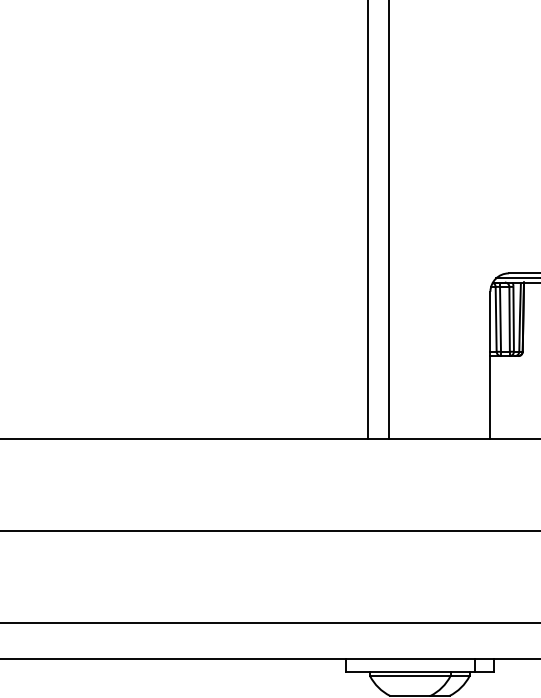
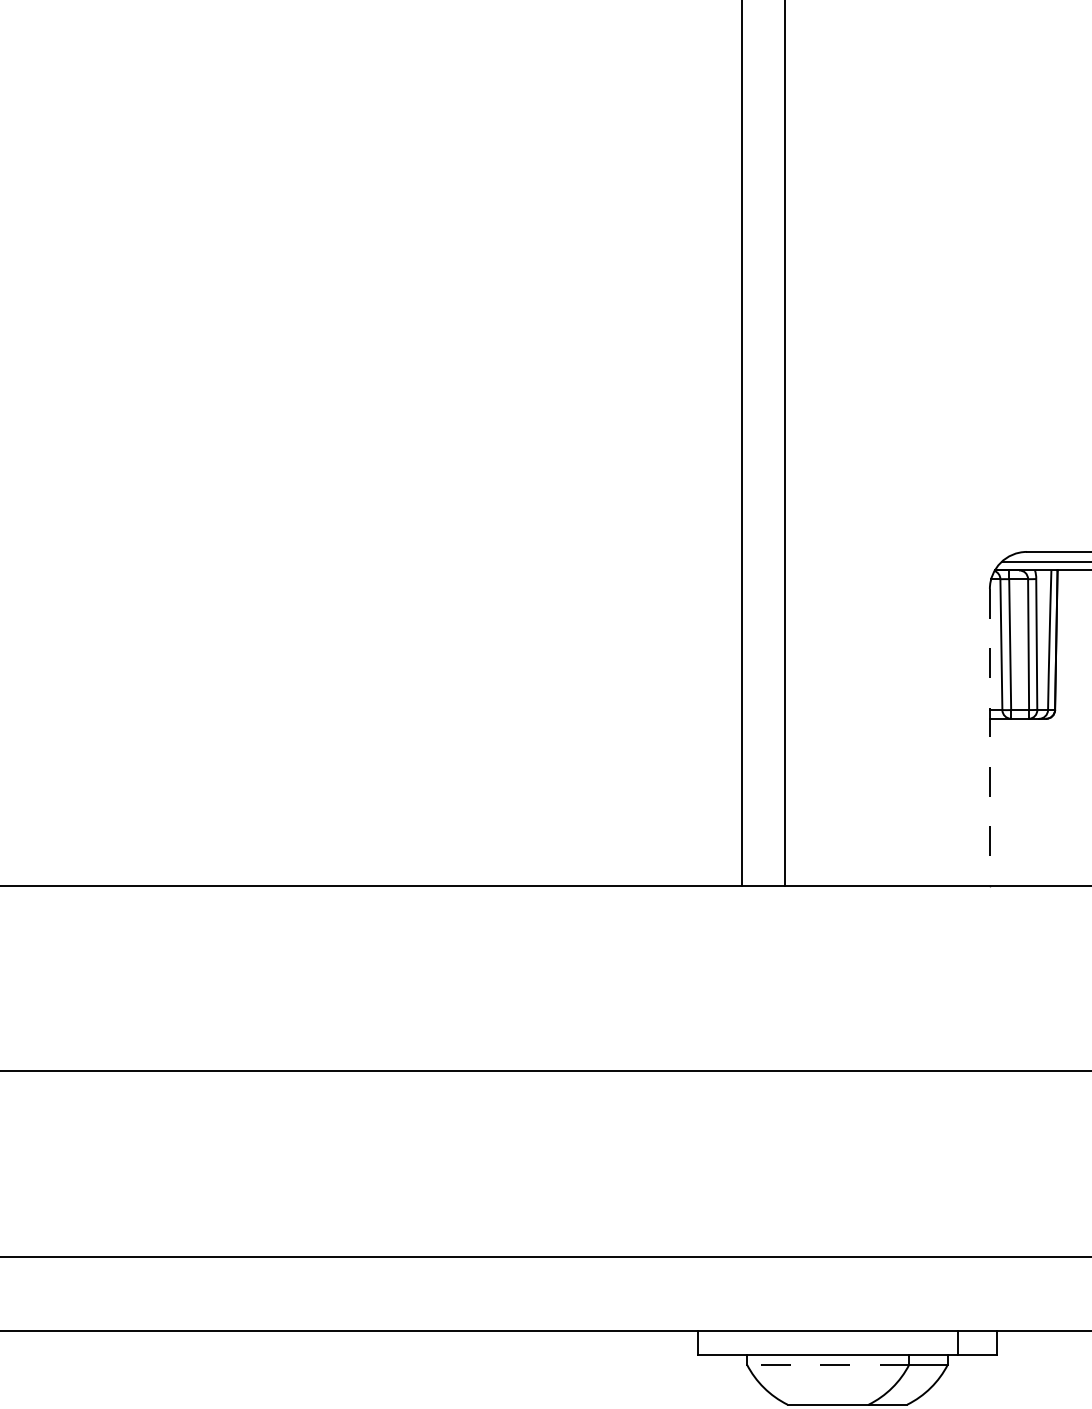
line: (490, 365) -> (989, 737), solid -> dashed
line: (409, 676) -> (826, 1365), solid -> dashed

